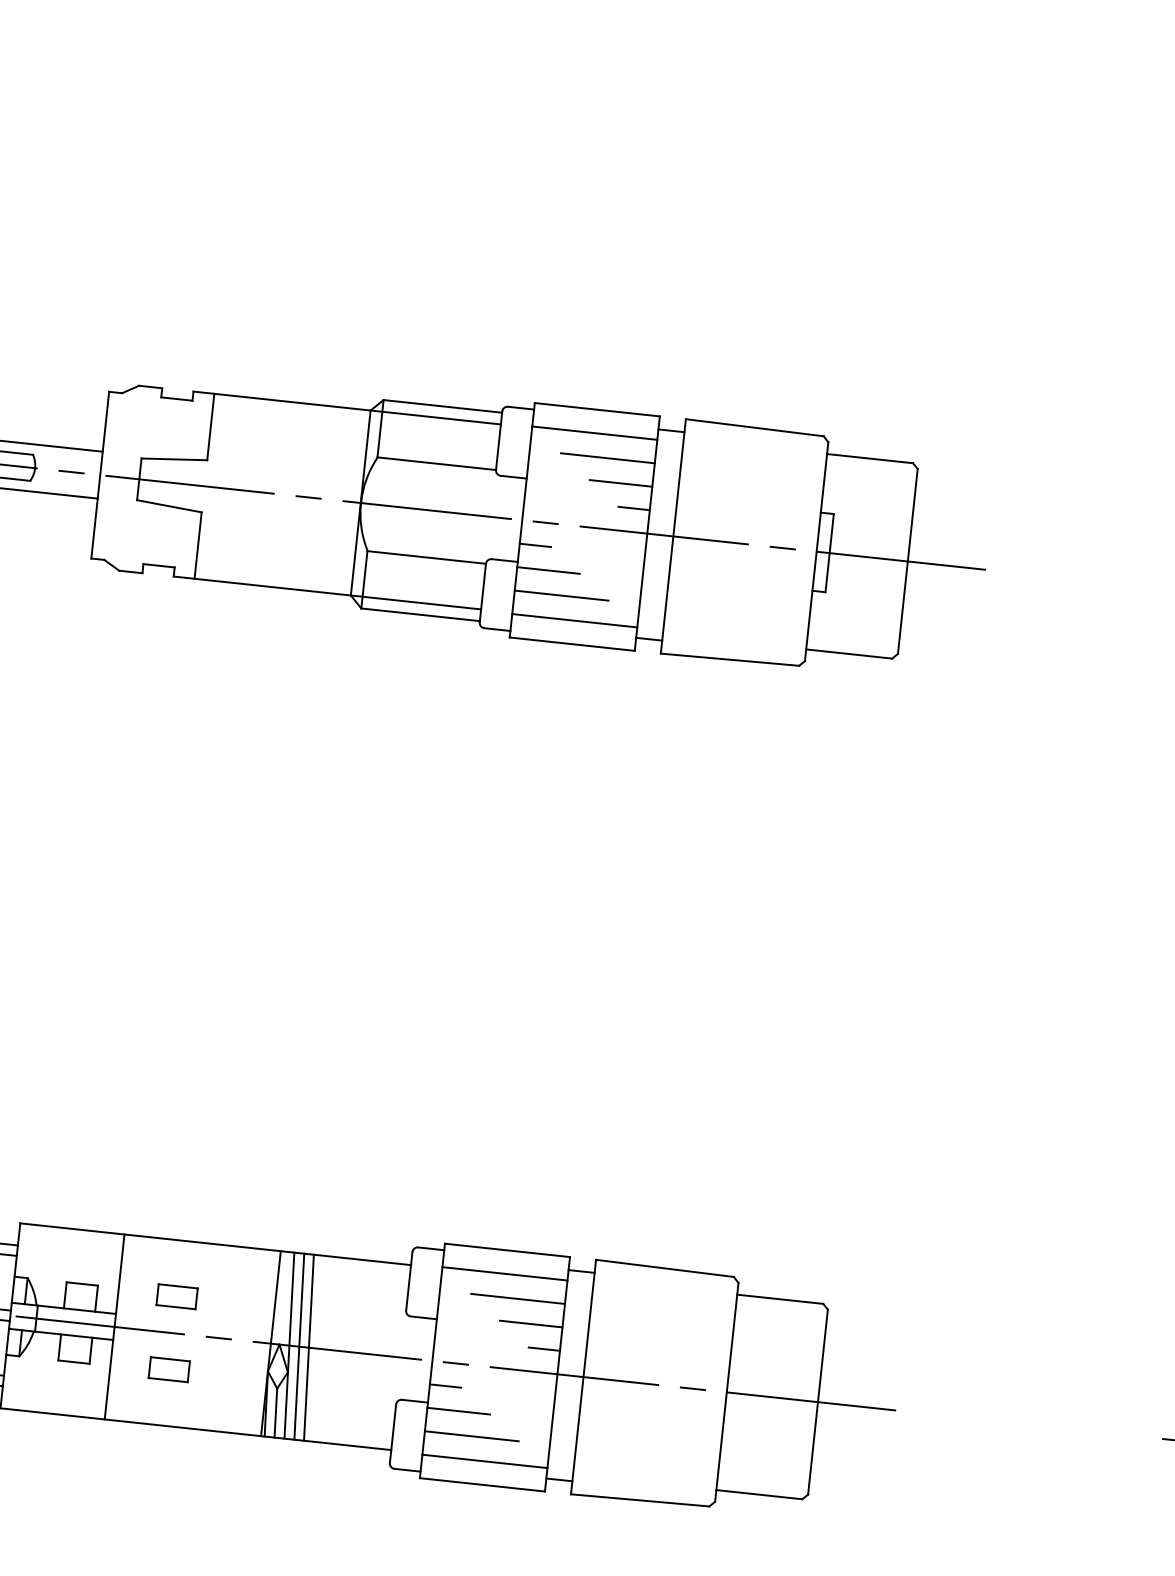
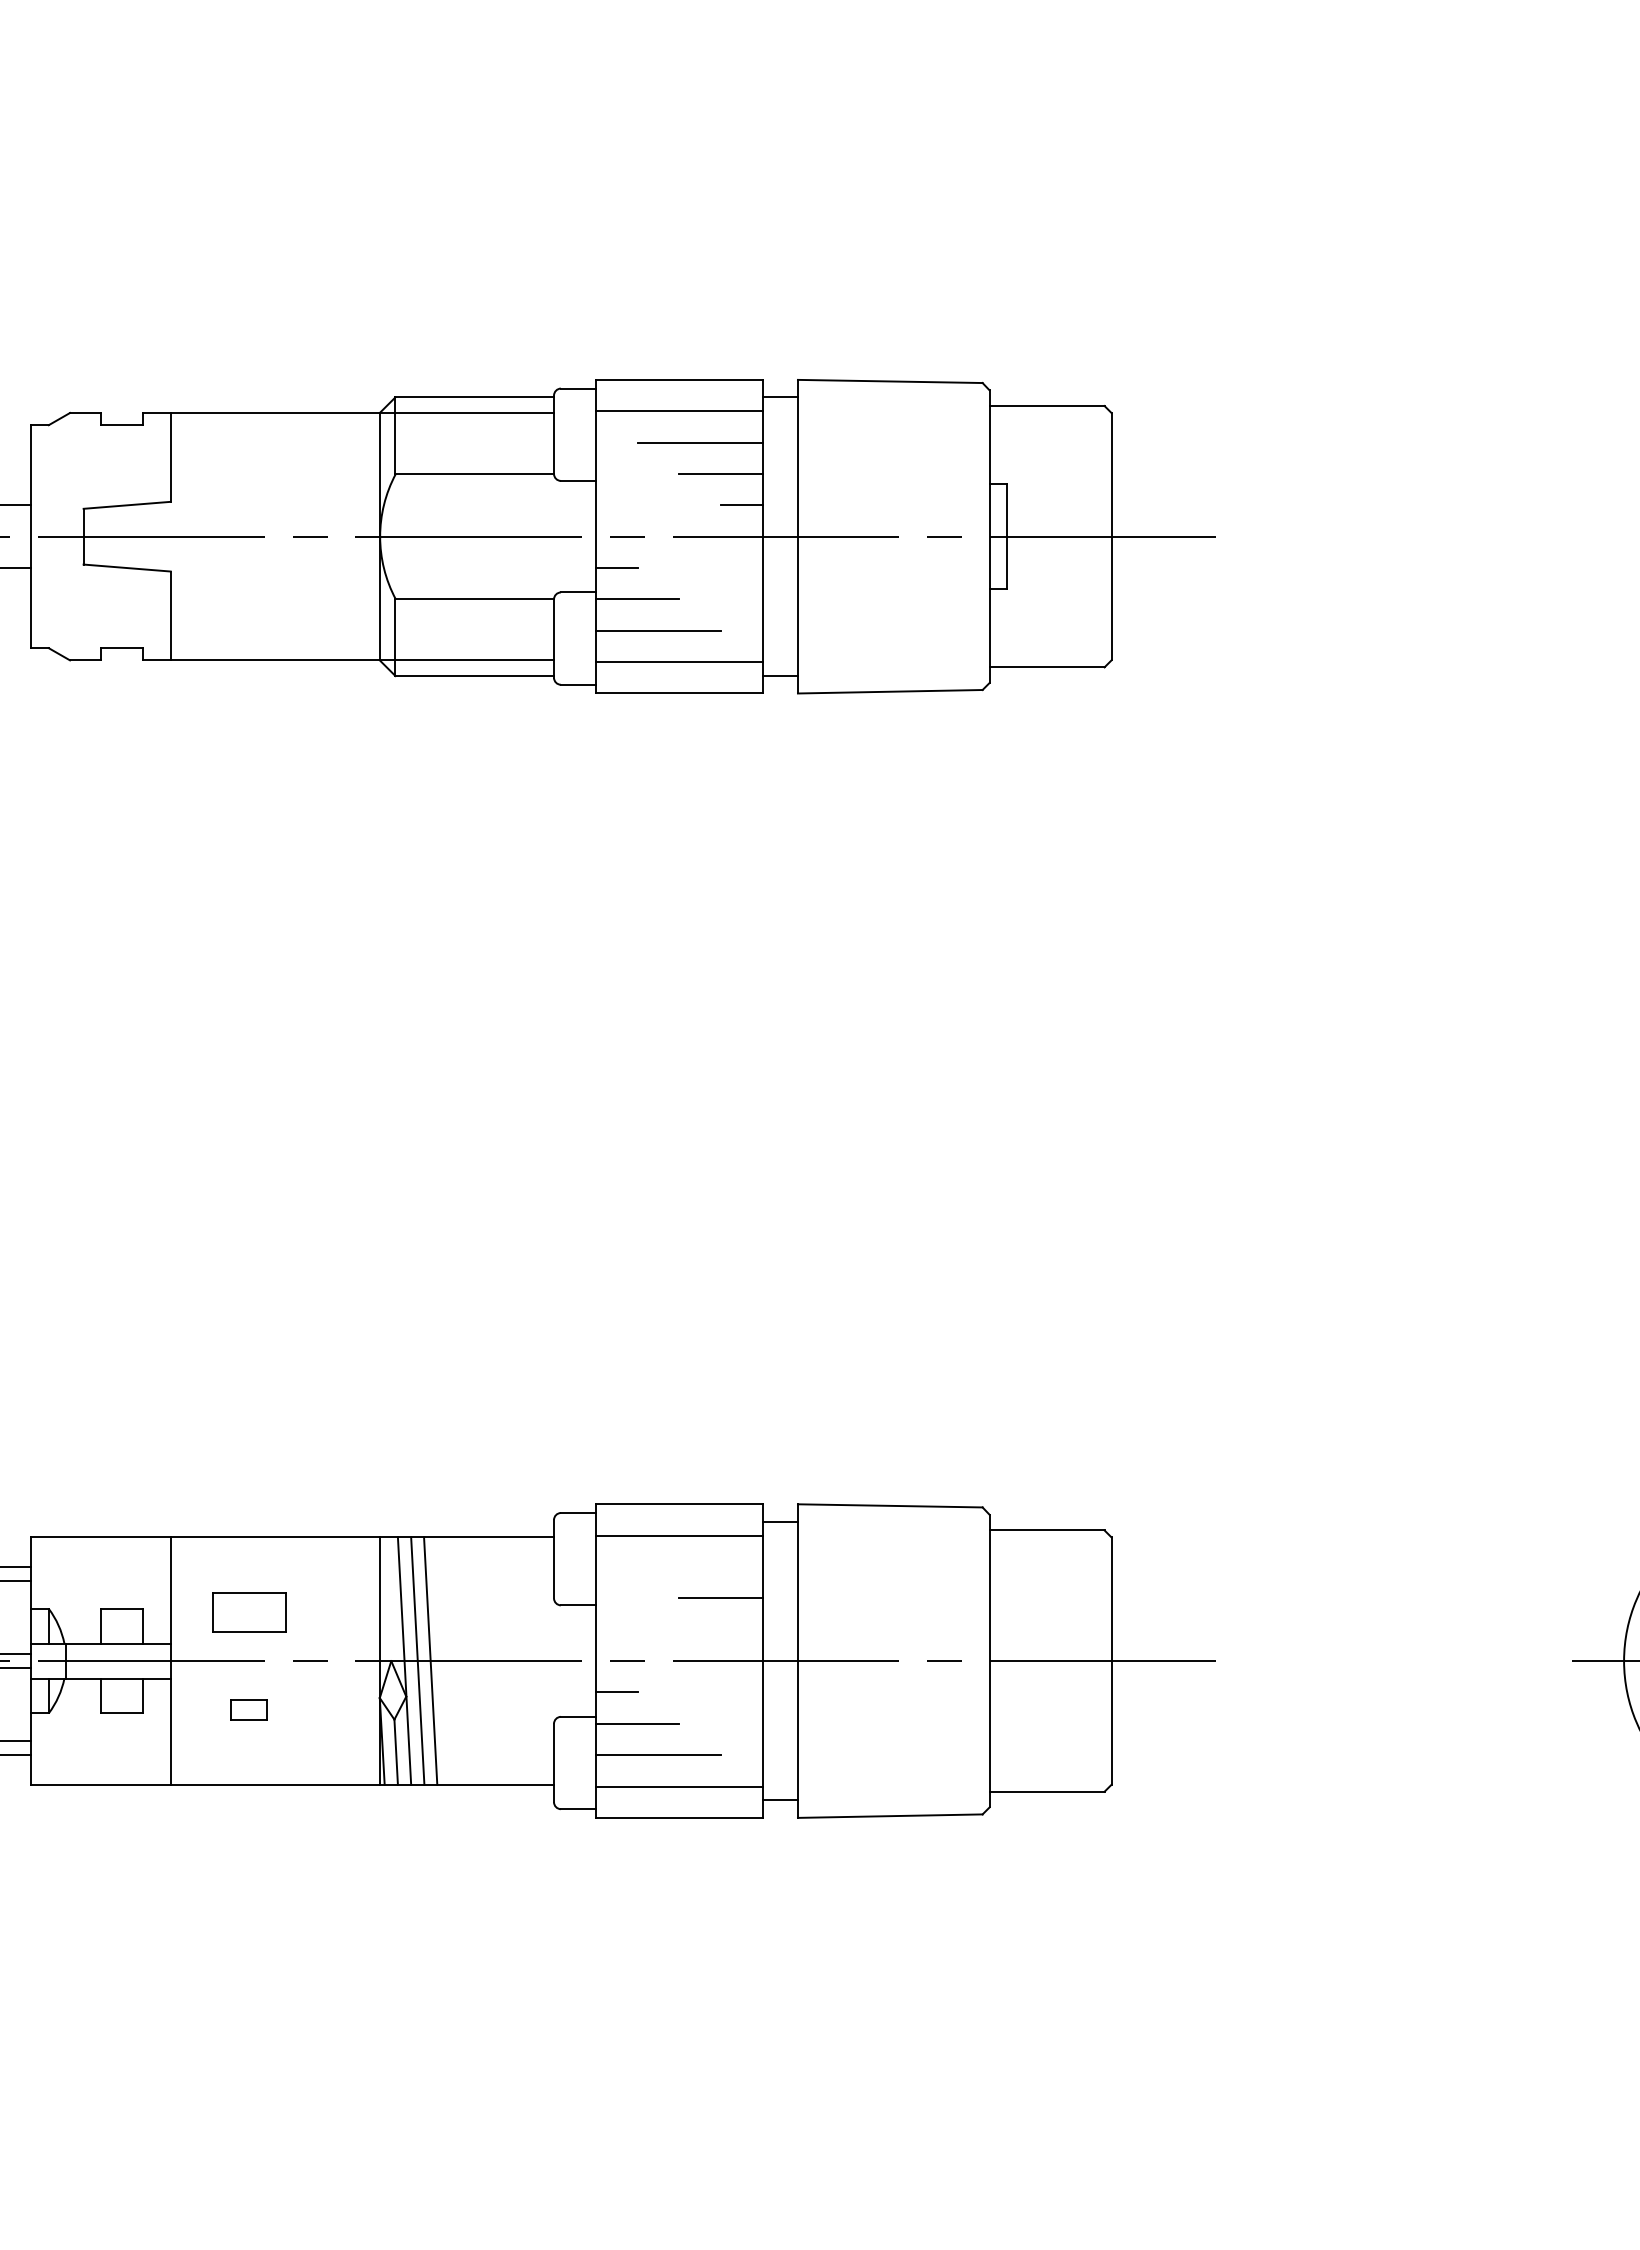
part: (176, 1296) -> (248, 1611), size x1.4
line: (518, 1299) -> (700, 1567), removed
line: (544, 1349) -> (742, 1629), removed
part: (168, 1369) -> (248, 1709), size x0.7

